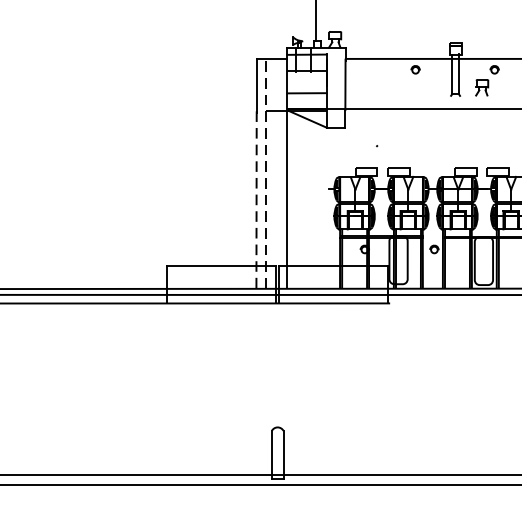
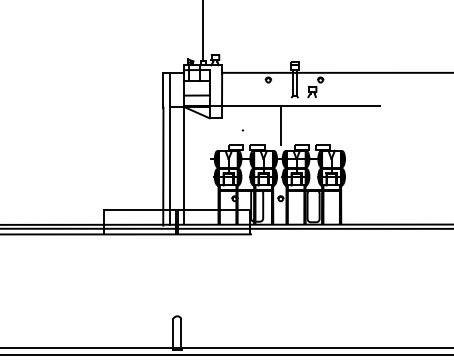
line: (435, 138) -> (281, 125), added
line: (265, 173) -> (169, 148), dashed -> solid
line: (256, 202) -> (163, 167), dashed -> solid

